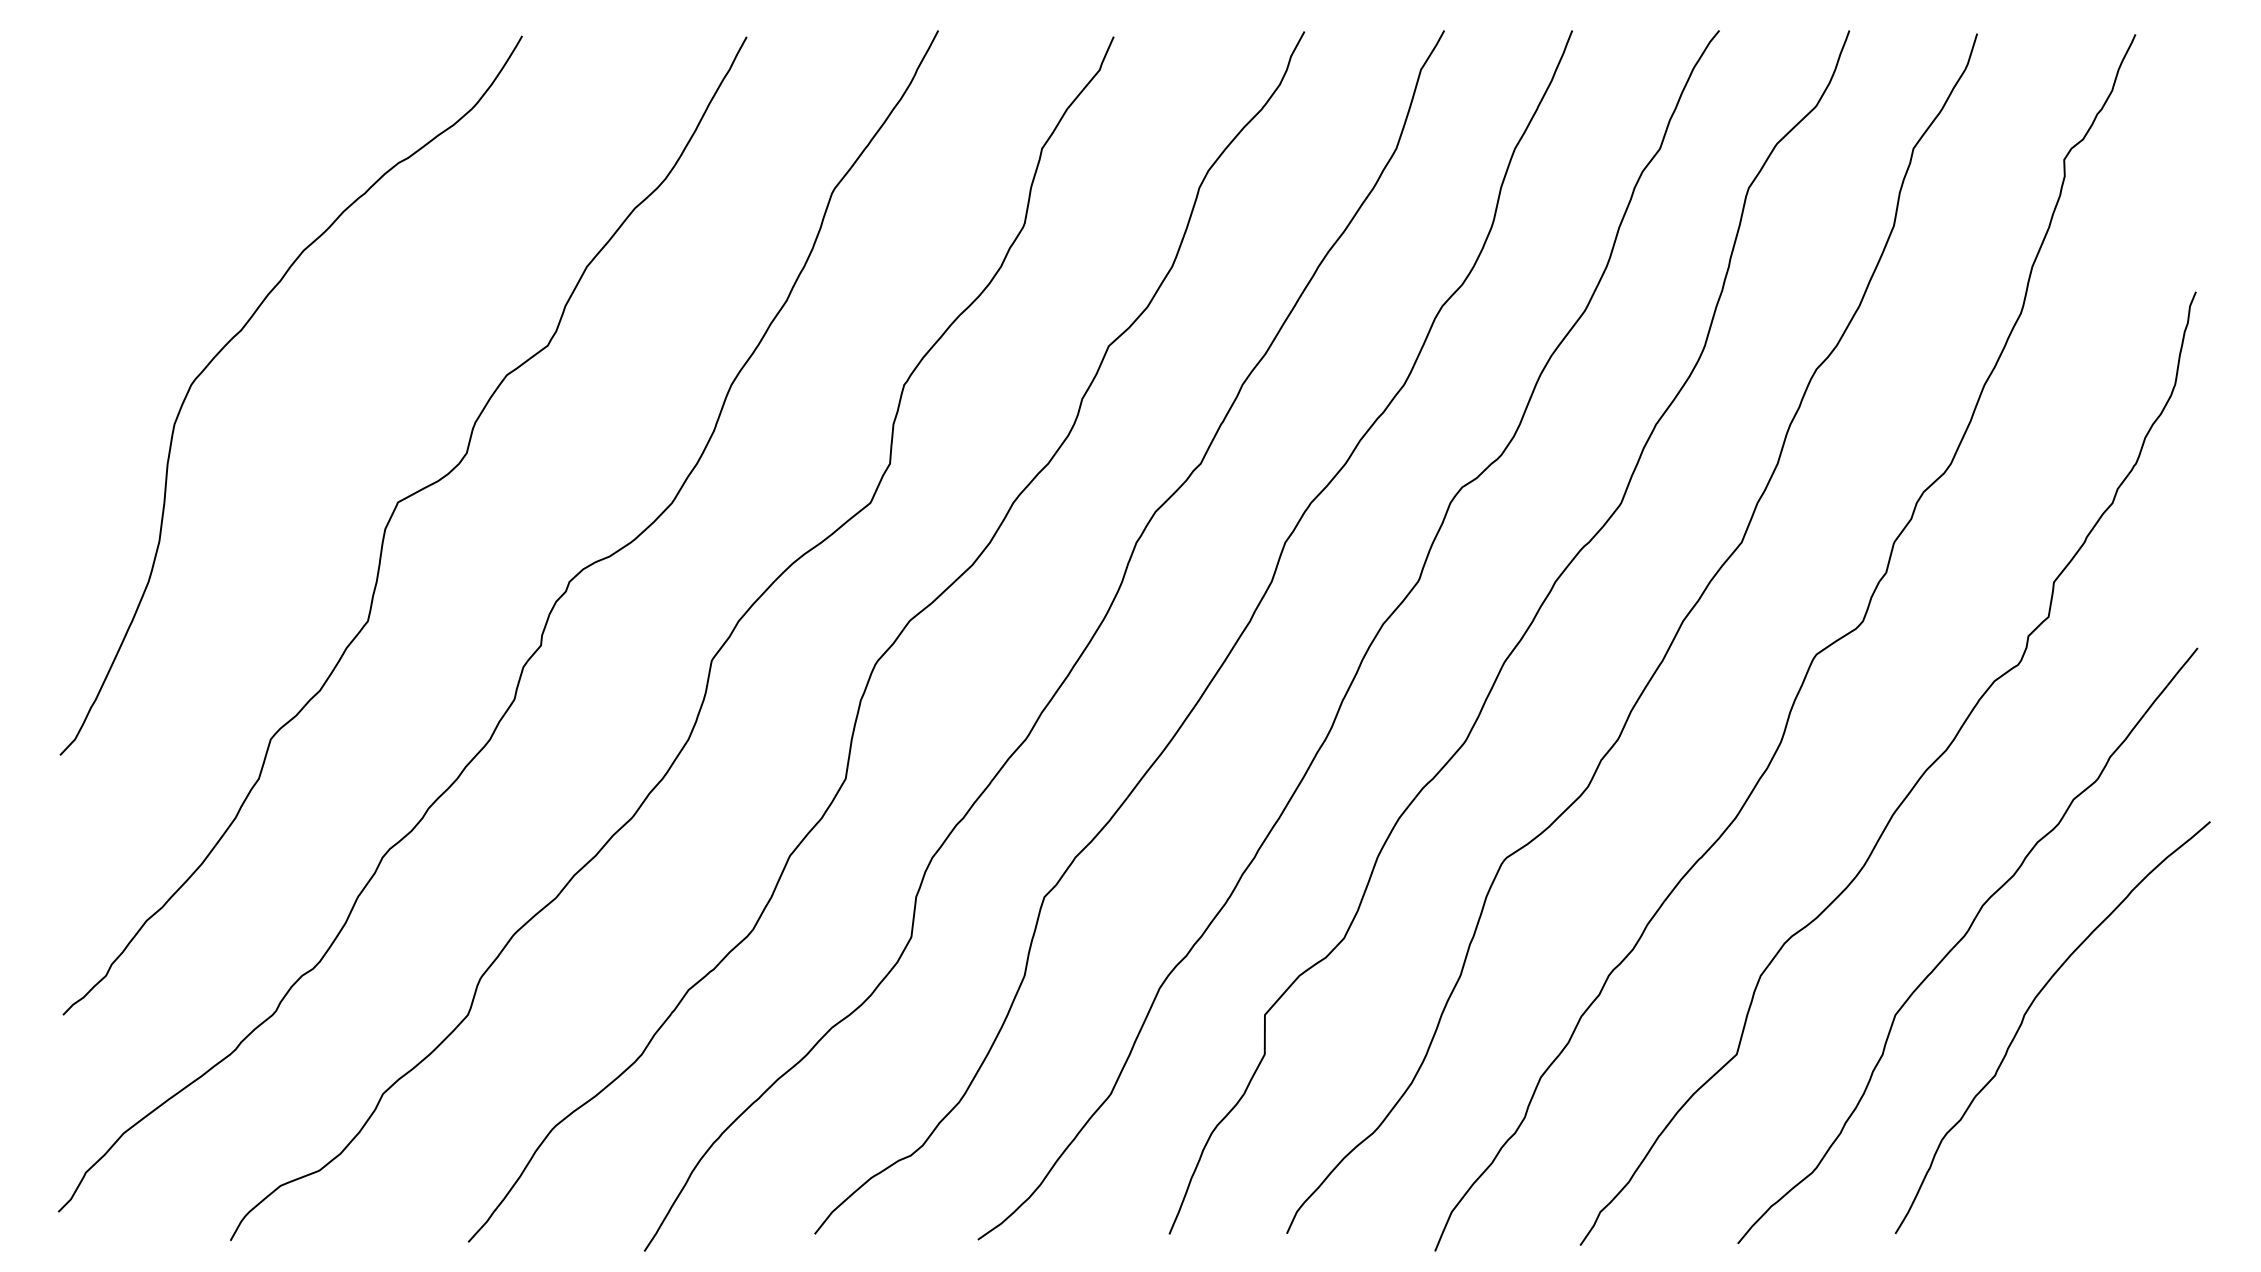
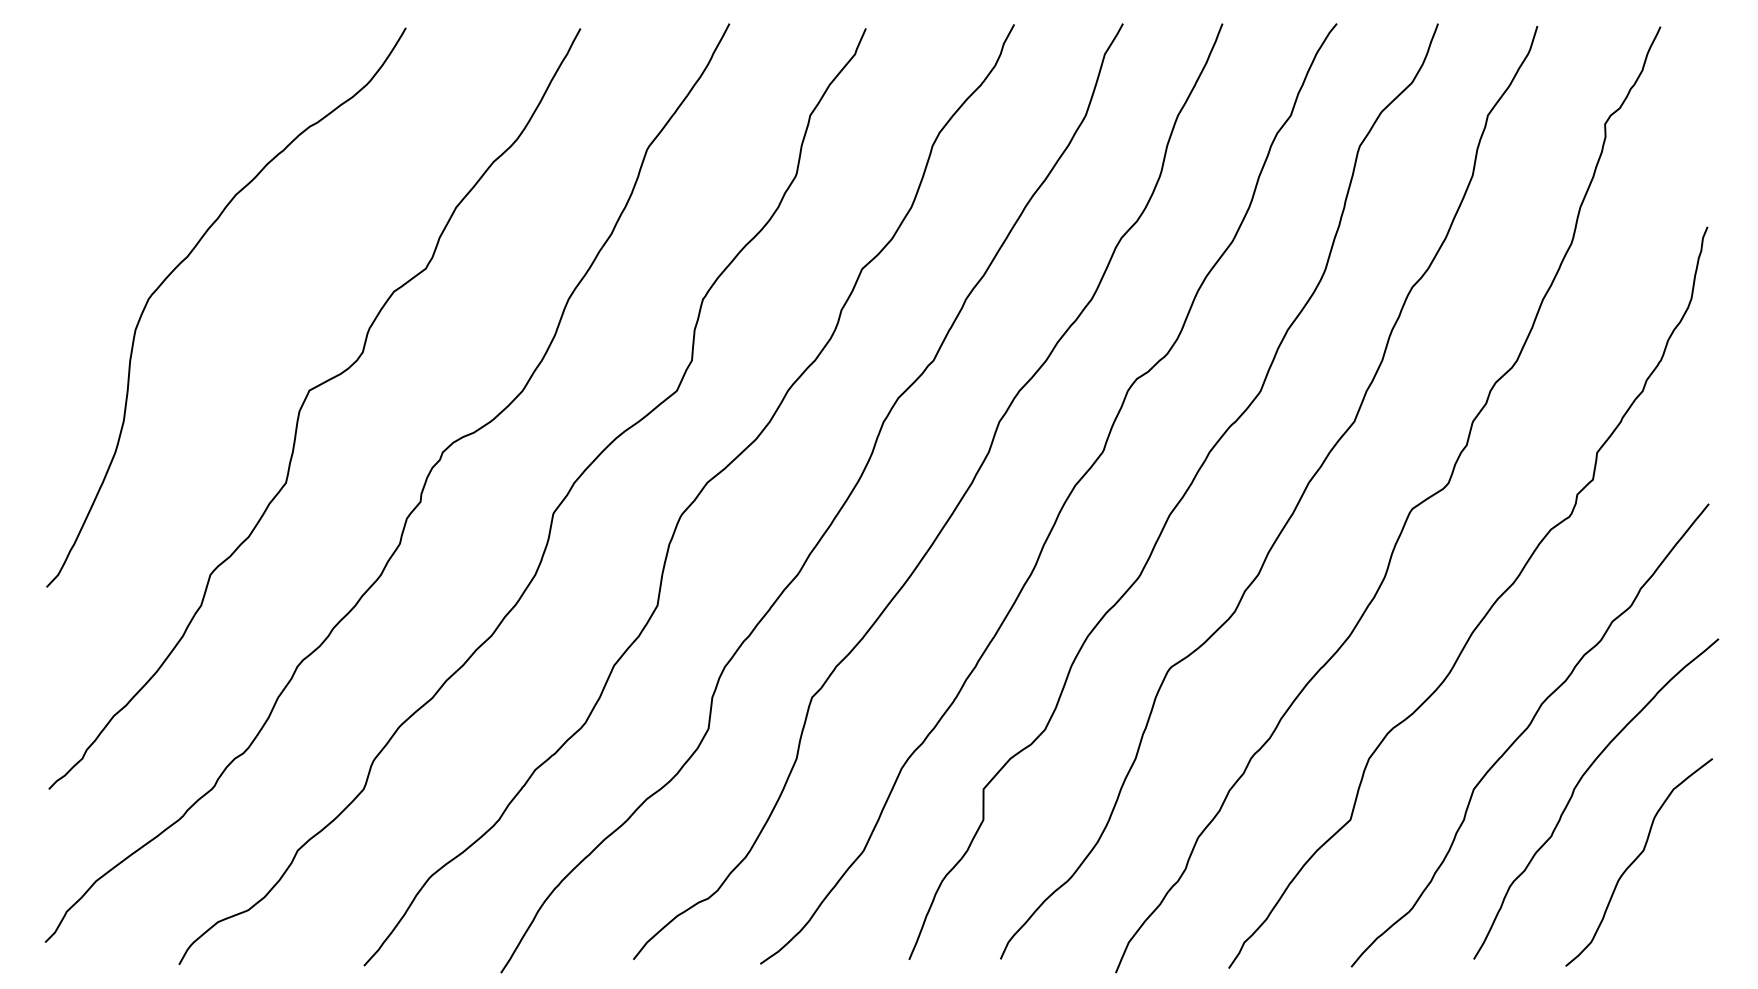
curve: (2104, 1106) -> (1636, 860), added

